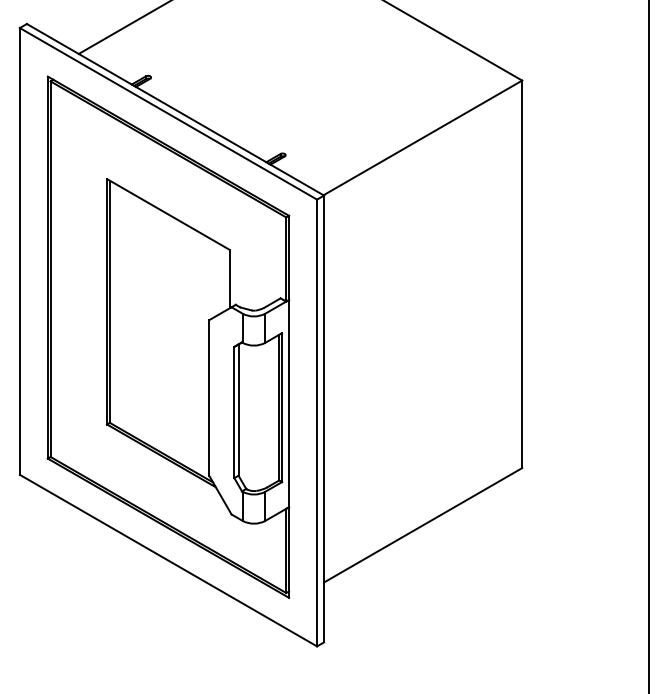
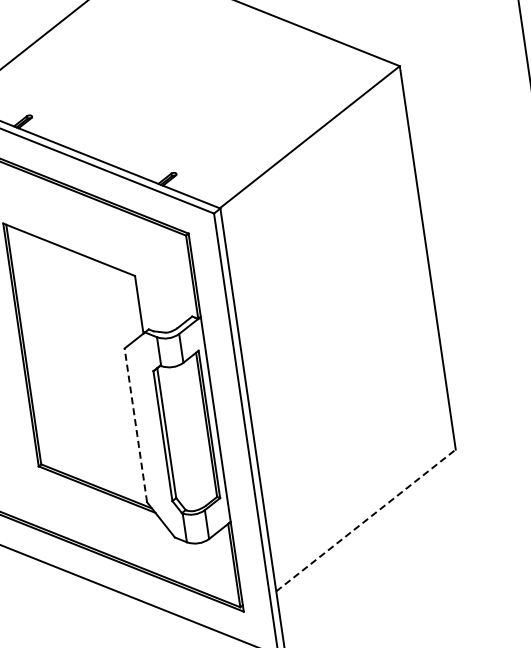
line: (209, 397) -> (136, 424), solid -> dashed
line: (423, 525) -> (366, 520), solid -> dashed

